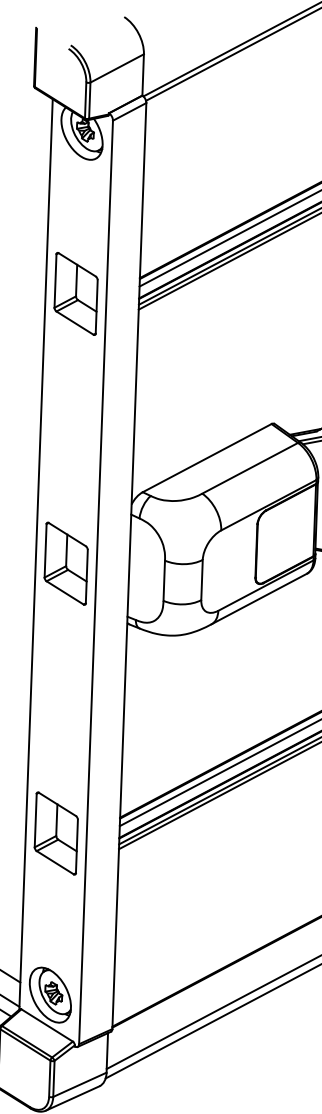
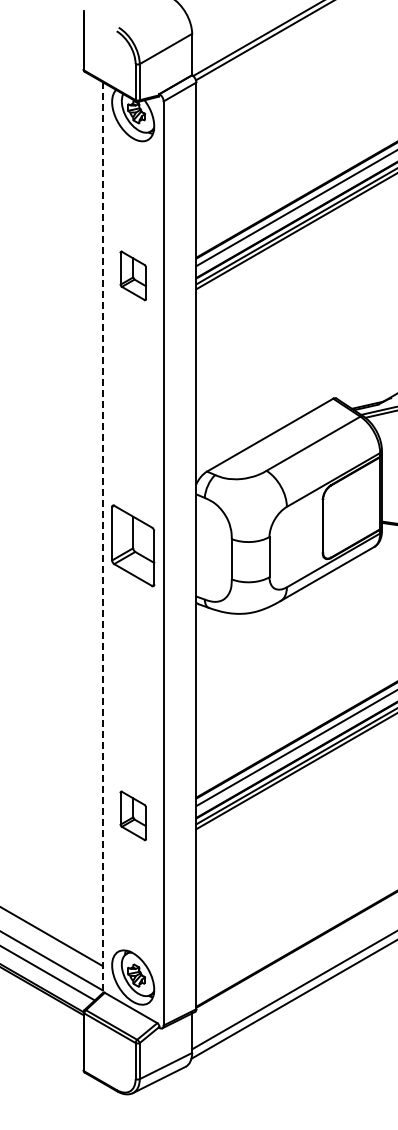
part: (76, 293) -> (133, 275), size x0.6
line: (35, 554) -> (102, 537), solid -> dashed
part: (56, 833) -> (133, 815), size x0.6

